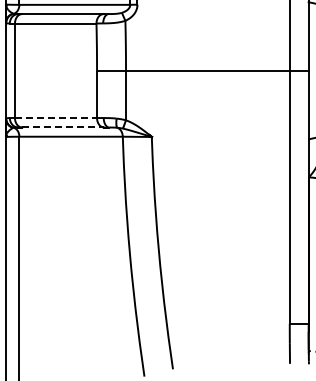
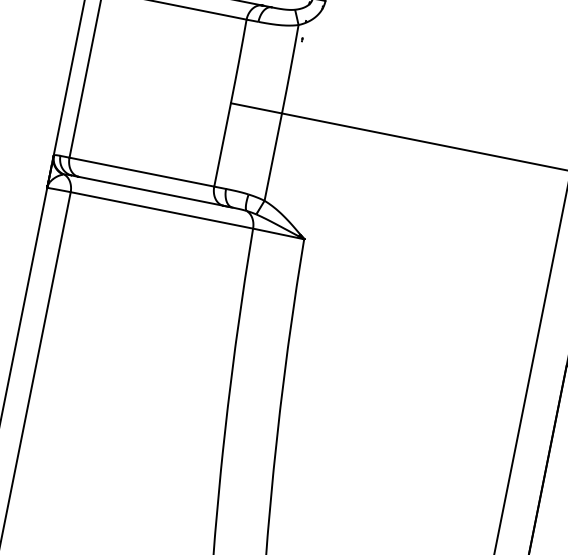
line: (56, 118) -> (142, 173), dashed -> solid
line: (63, 127) -> (151, 191), dashed -> solid

